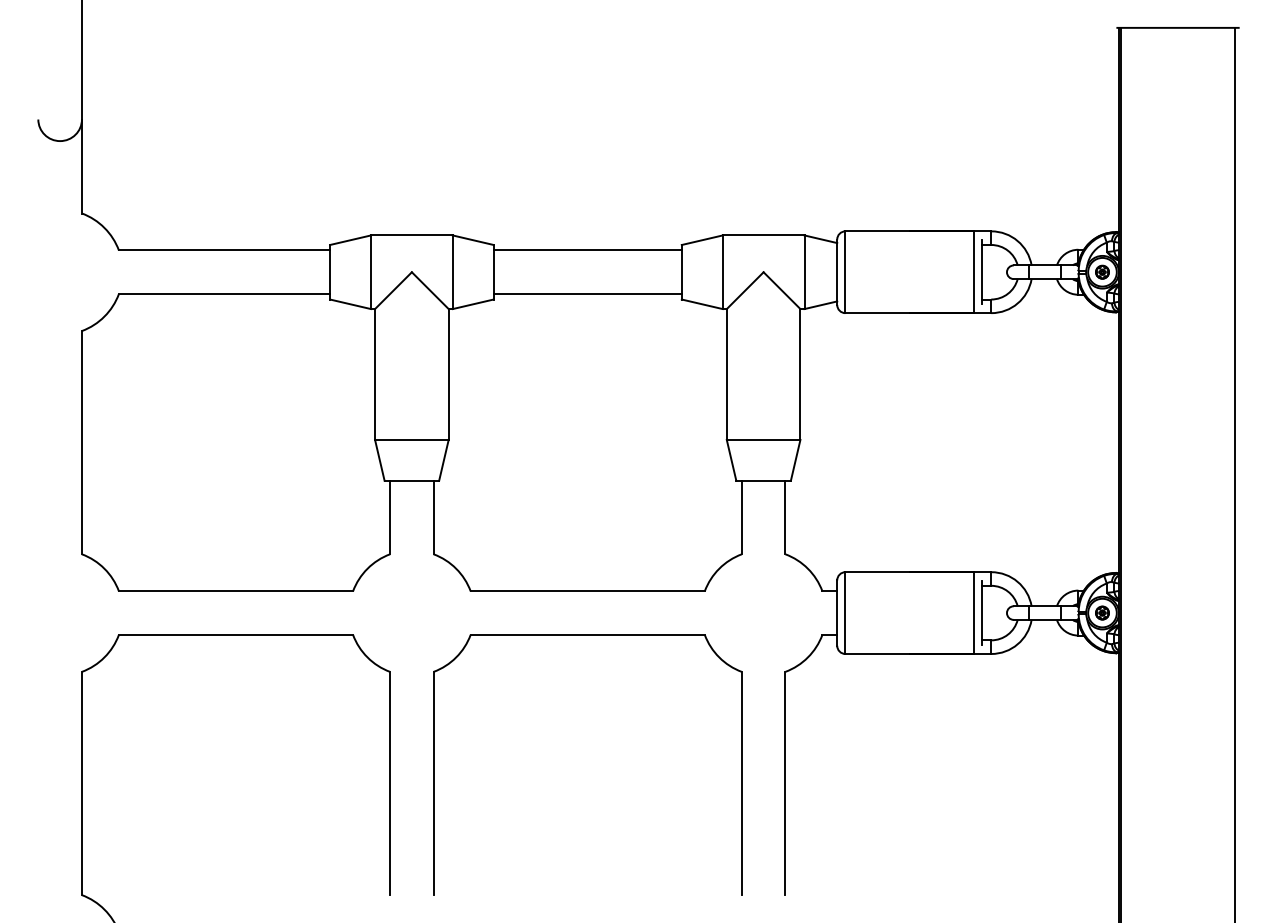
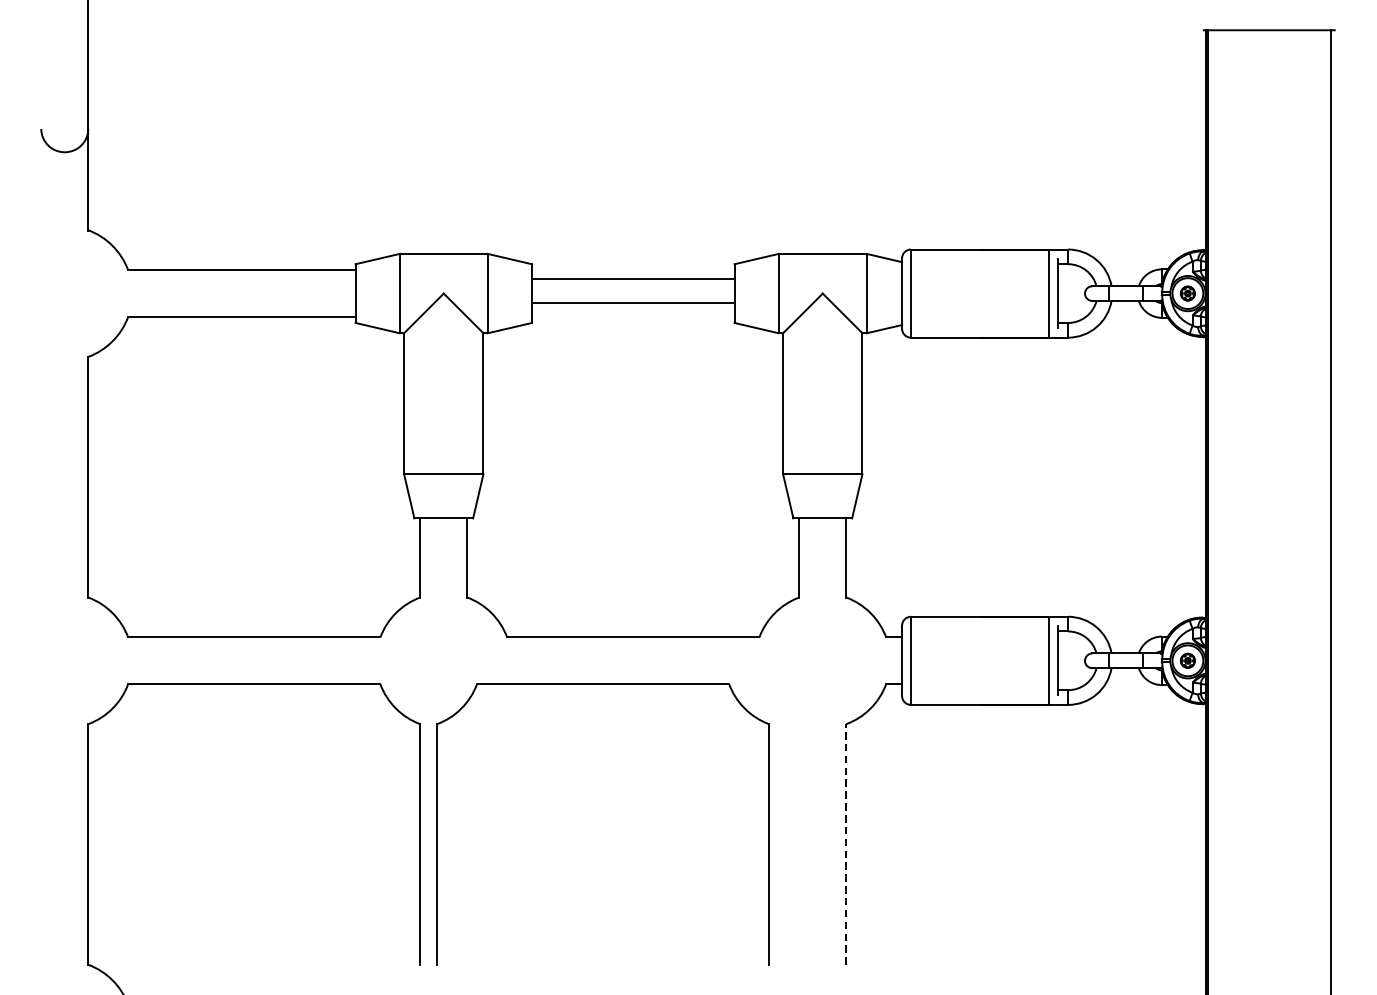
line: (587, 250) -> (633, 303), moved
line: (587, 294) -> (633, 279), moved
part: (587, 635) -> (602, 684), moved
line: (785, 783) -> (846, 844), solid -> dashed

